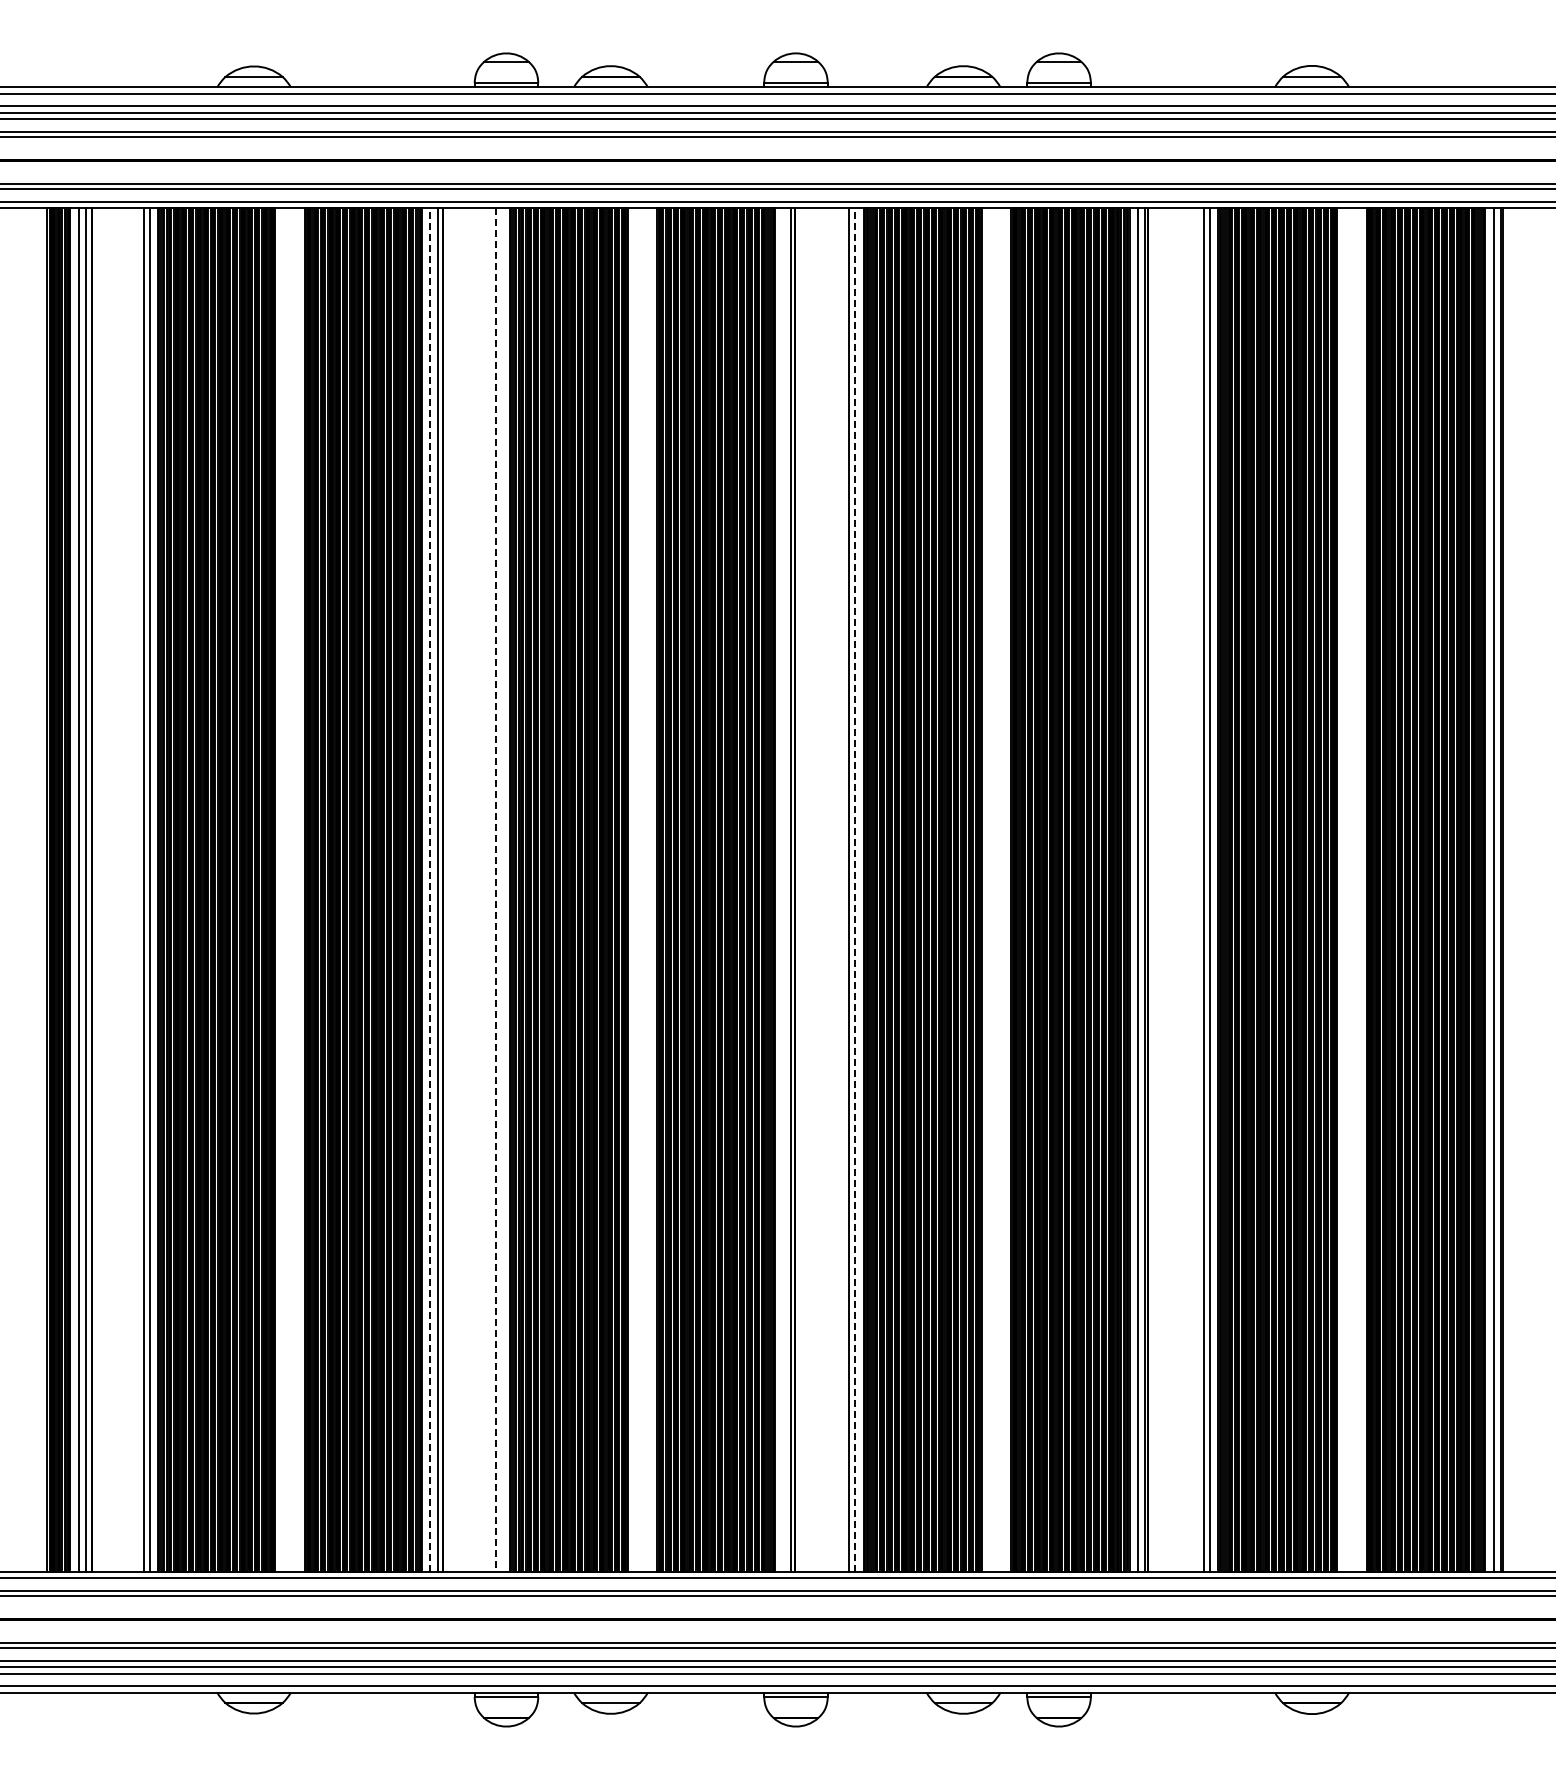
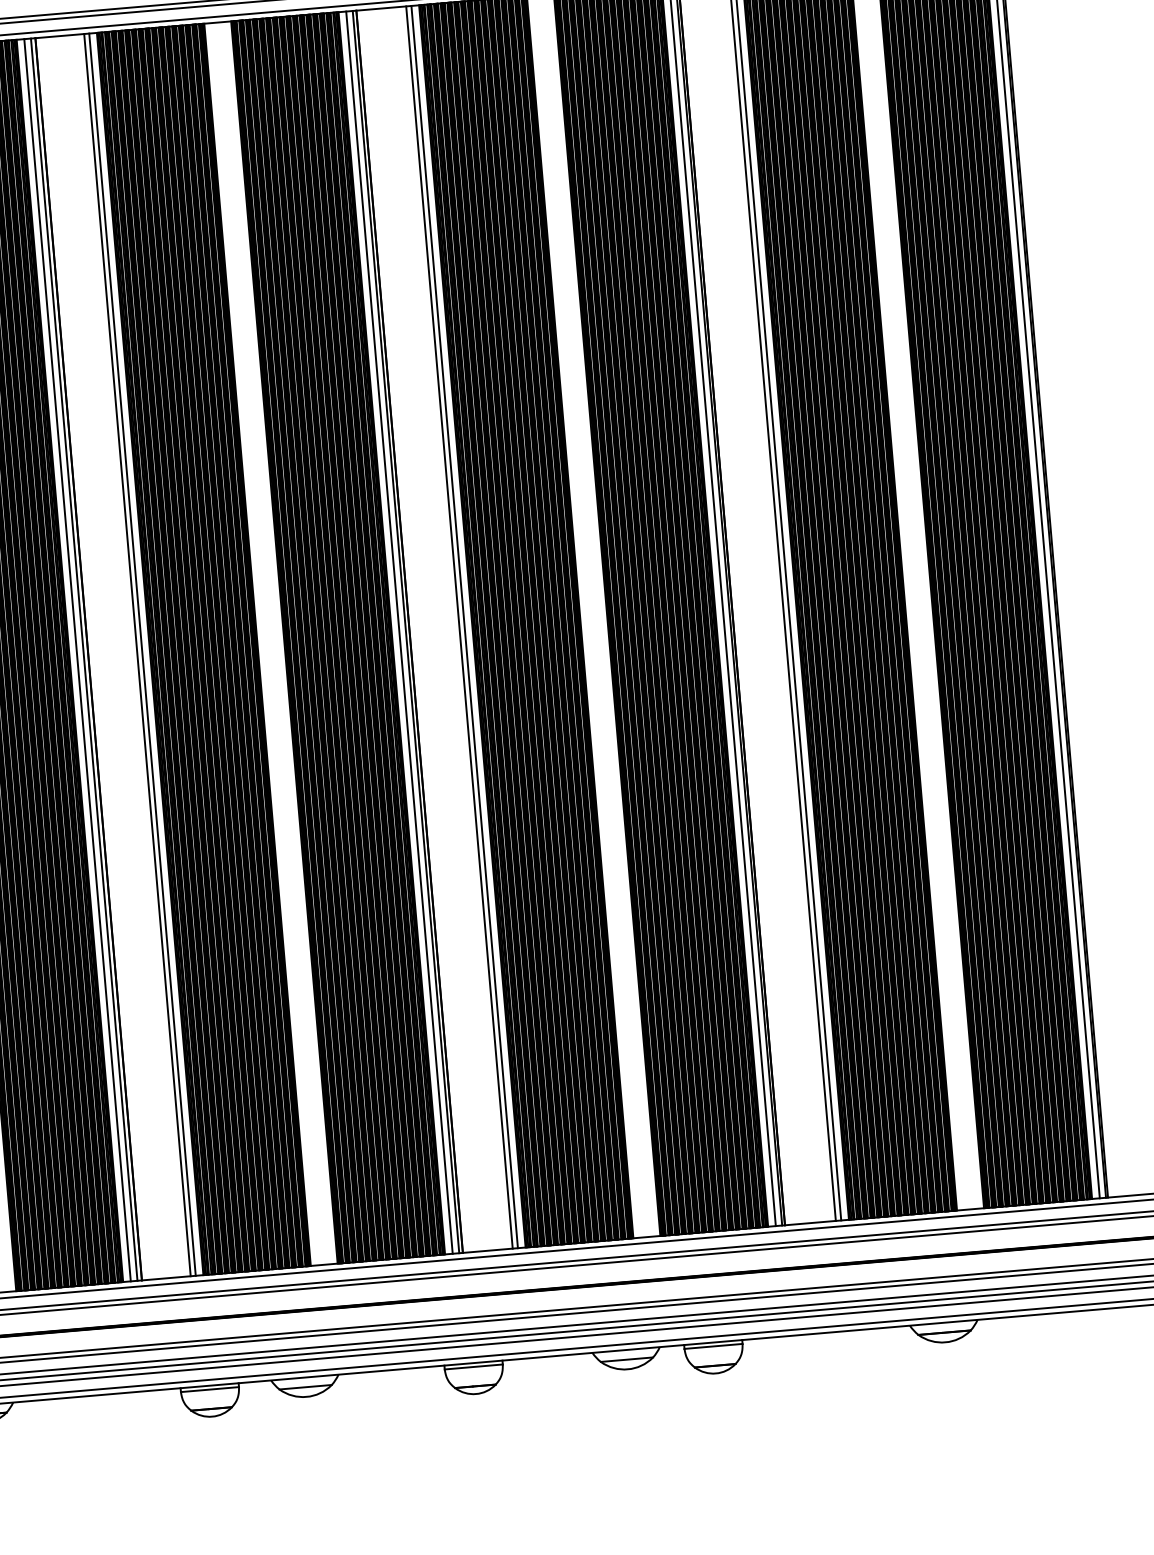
line: (430, 889) -> (77, 659), dashed -> solid
line: (496, 889) -> (137, 654), dashed -> solid
line: (501, 889) -> (142, 654), added
line: (783, 889) -> (399, 632), added
line: (855, 889) -> (464, 626), dashed -> solid

